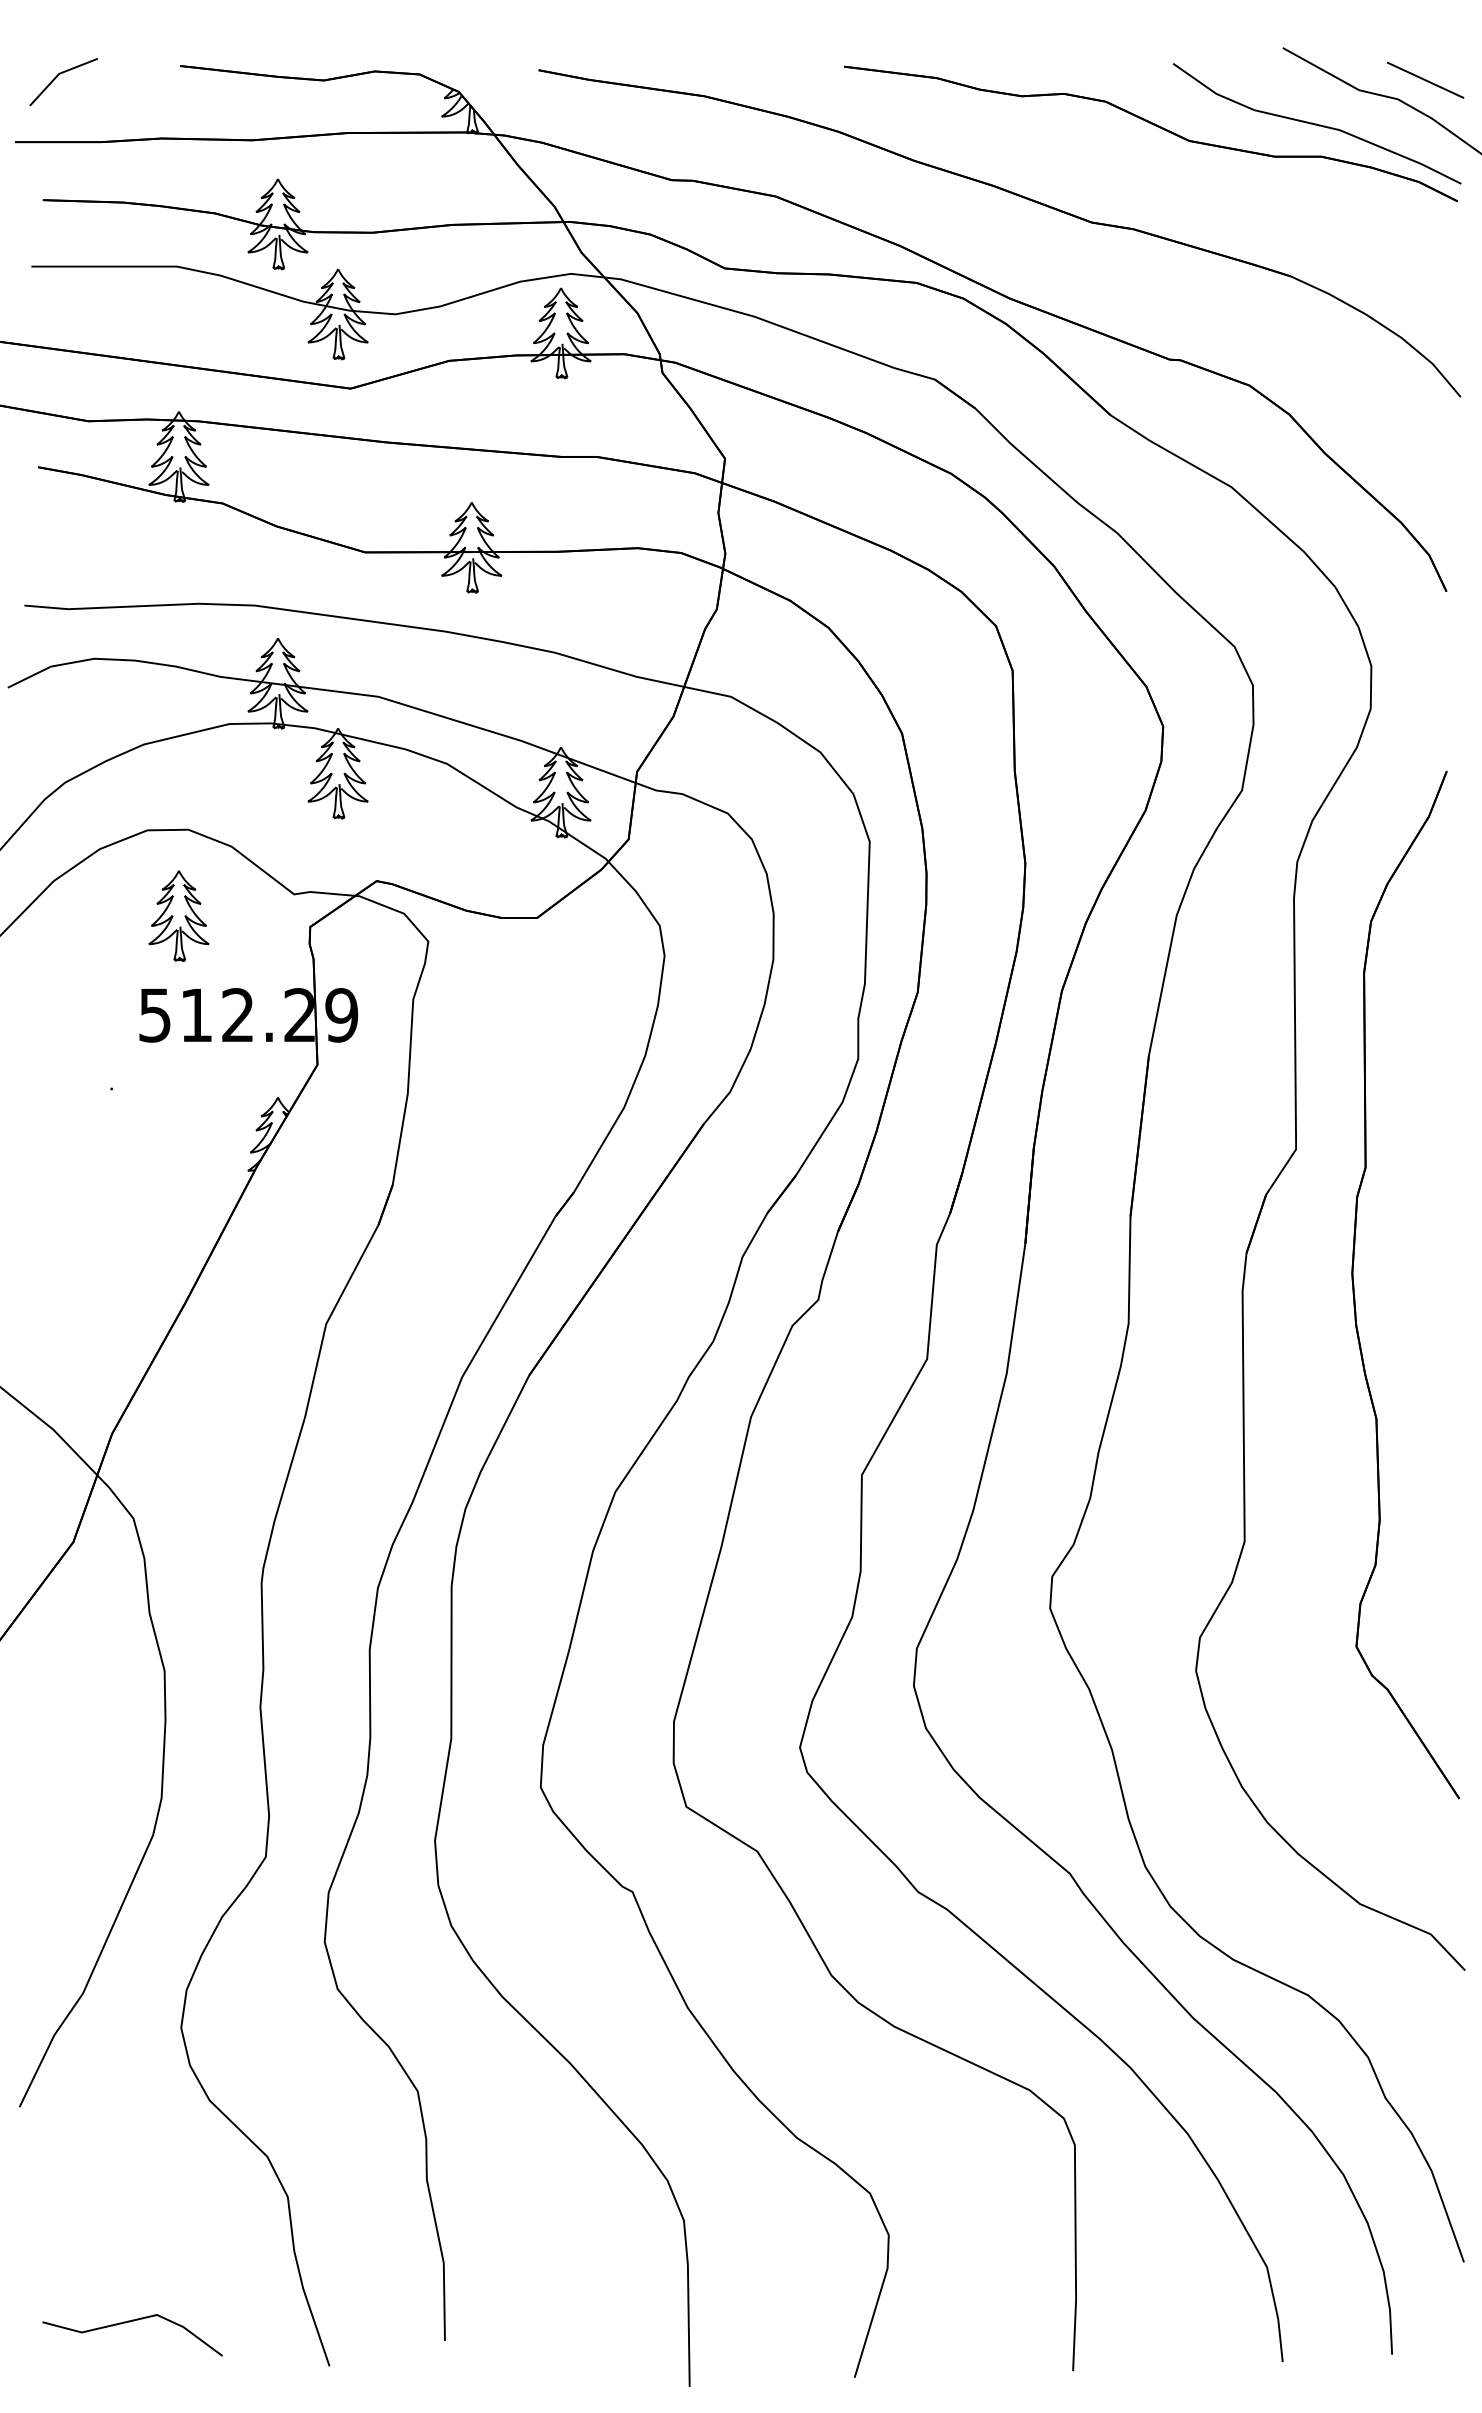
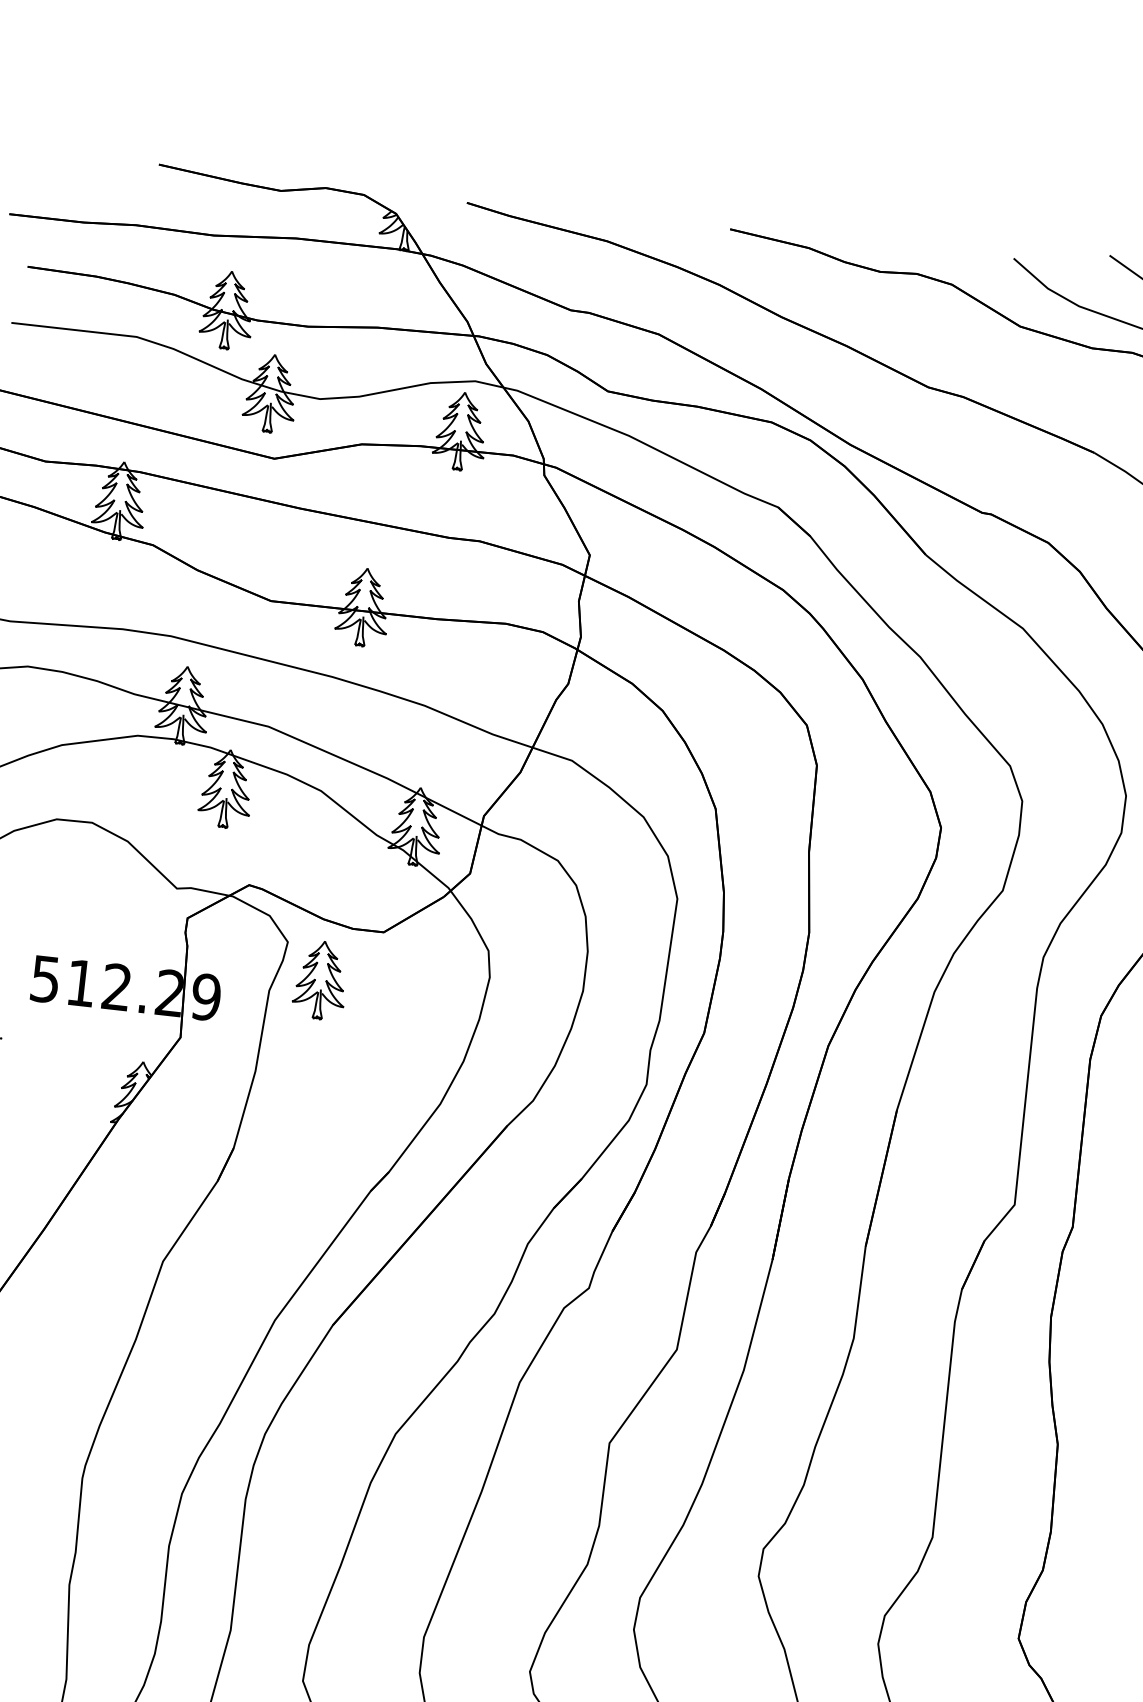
line: (58, 76) -> (53, 161), removed
part: (178, 915) -> (320, 979), moved

